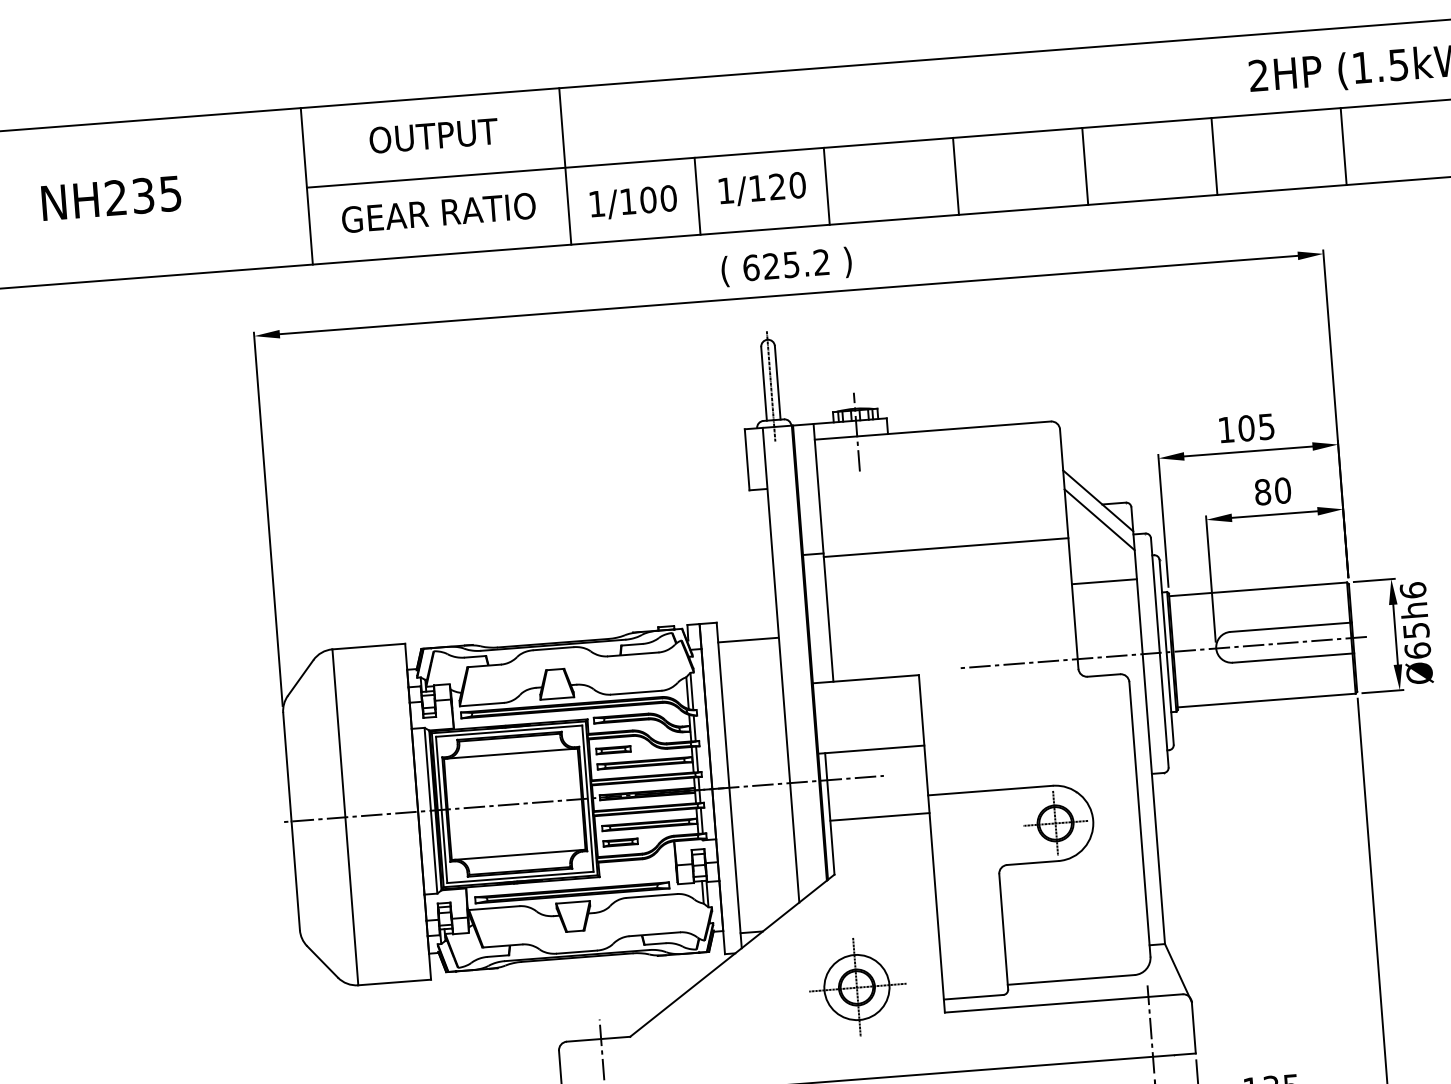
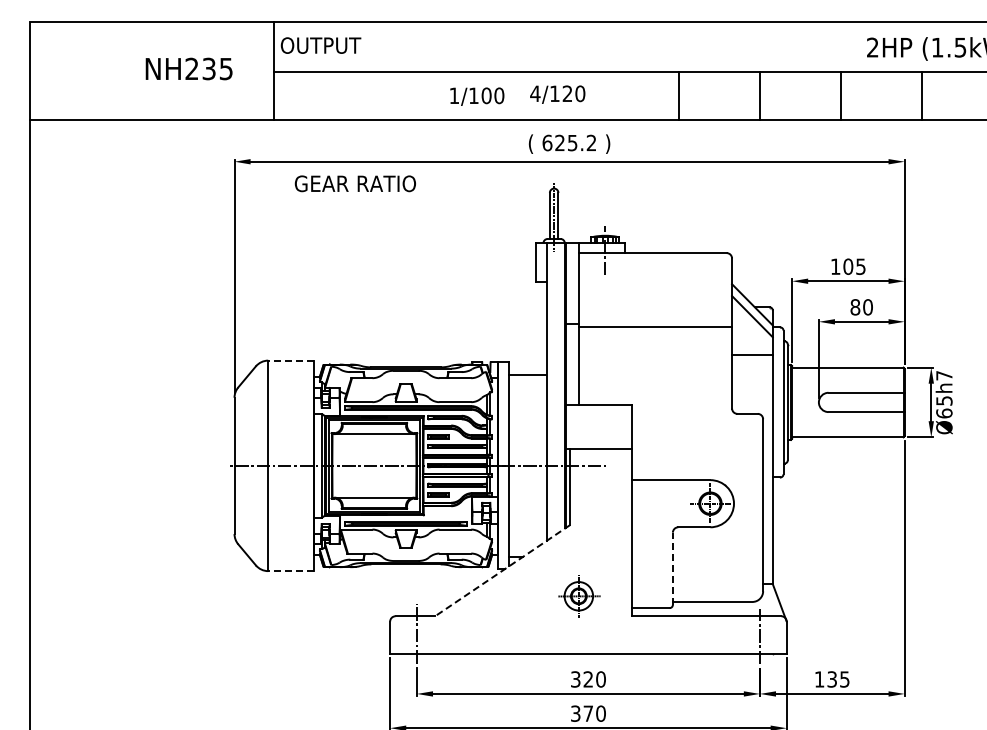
text: (432, 135) -> (320, 45), moved
line: (565, 165) -> (436, 70), removed
line: (826, 185) -> (598, 95), removed
text: (726, 190) -> (535, 93), 1/120 -> 4/120
line: (697, 195) -> (517, 95), removed
text: (110, 197) -> (188, 68), moved
text: (437, 212) -> (354, 183), moved
text: (1413, 590) -> (944, 375), Ø65h6 -> Ø65h7
line: (369, 646) -> (291, 360), solid -> dashed
line: (1161, 652) -> (784, 402), removed
line: (880, 817) -> (601, 491), removed
line: (1003, 931) -> (672, 568), solid -> dashed
line: (732, 955) -> (502, 570), solid -> dashed
line: (395, 983) -> (291, 571), solid -> dashed
part: (856, 986) -> (578, 595), size x0.7

